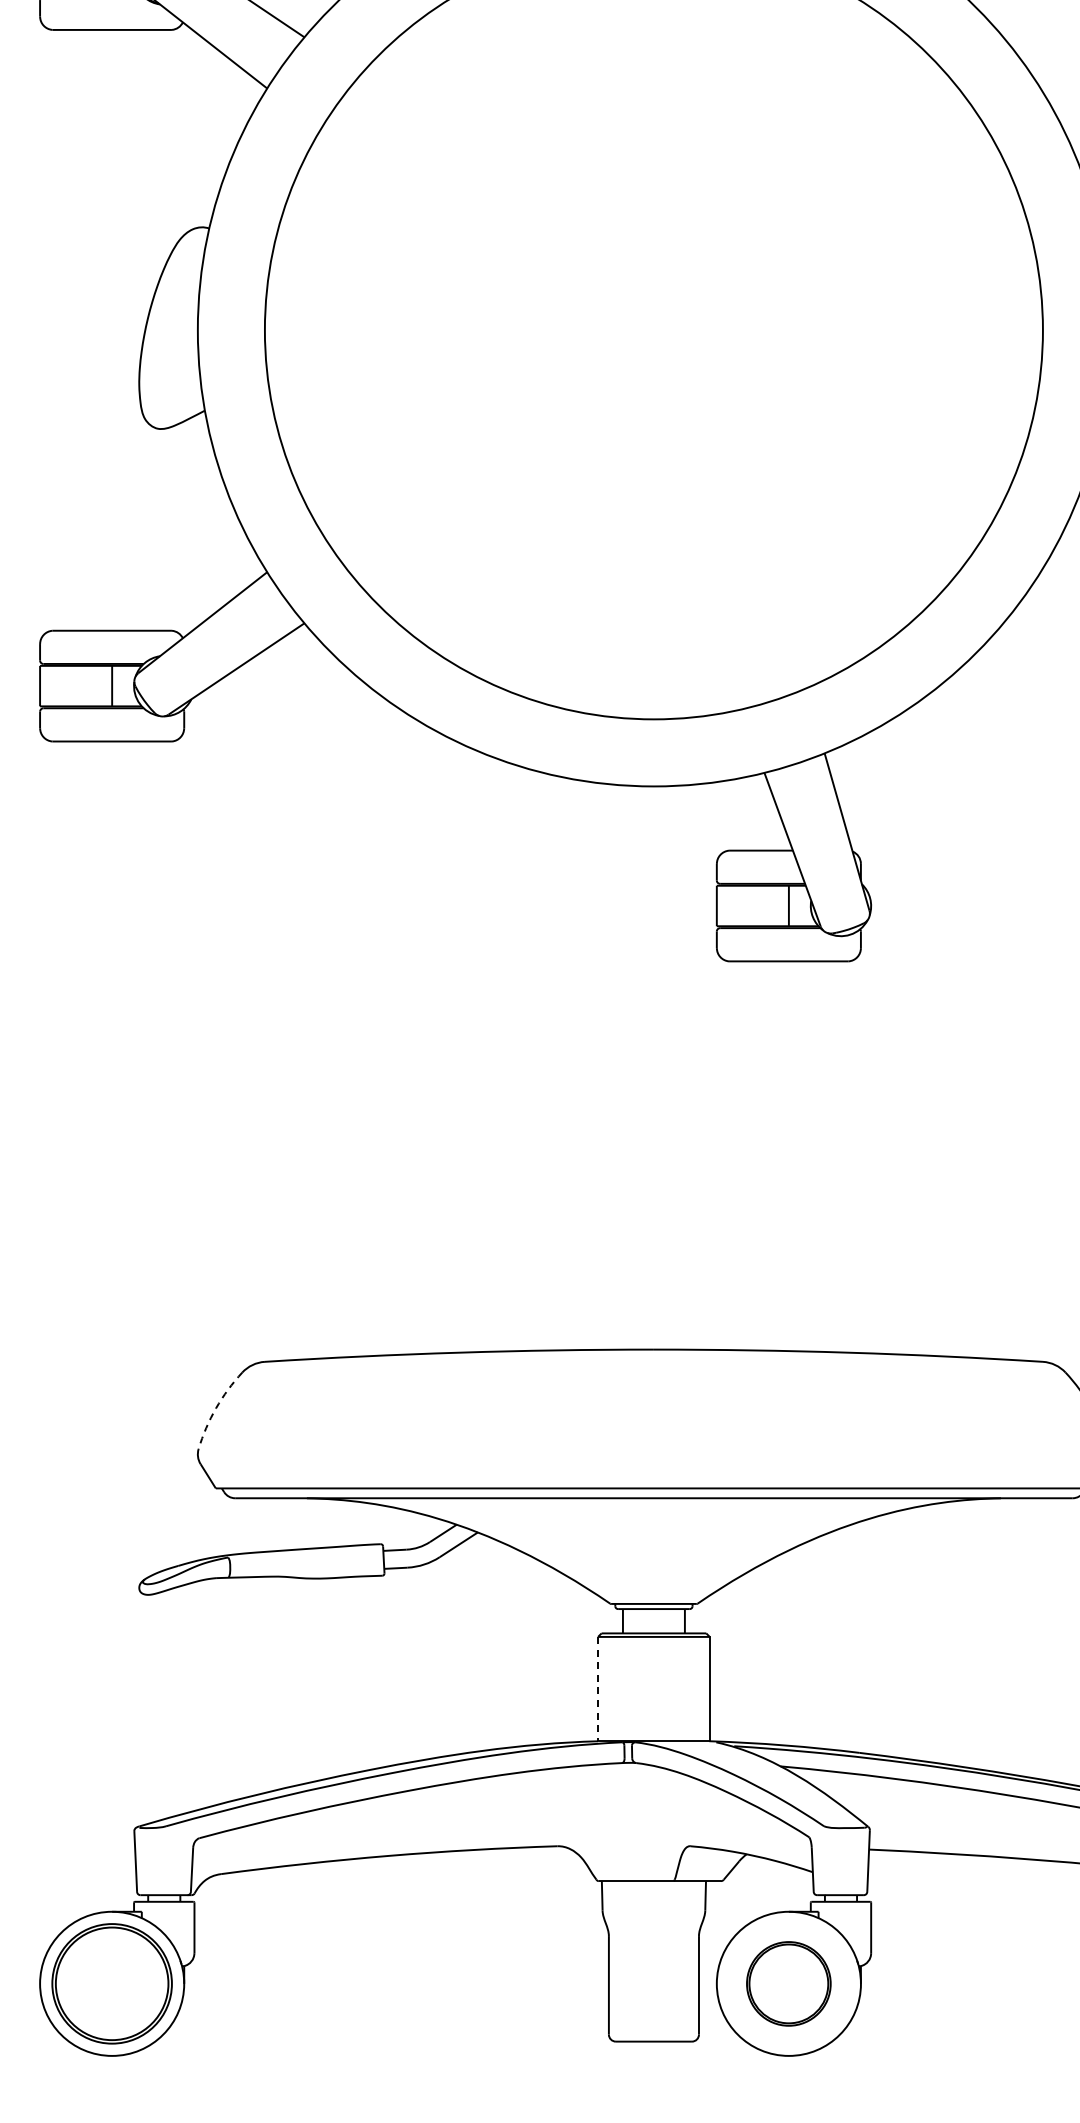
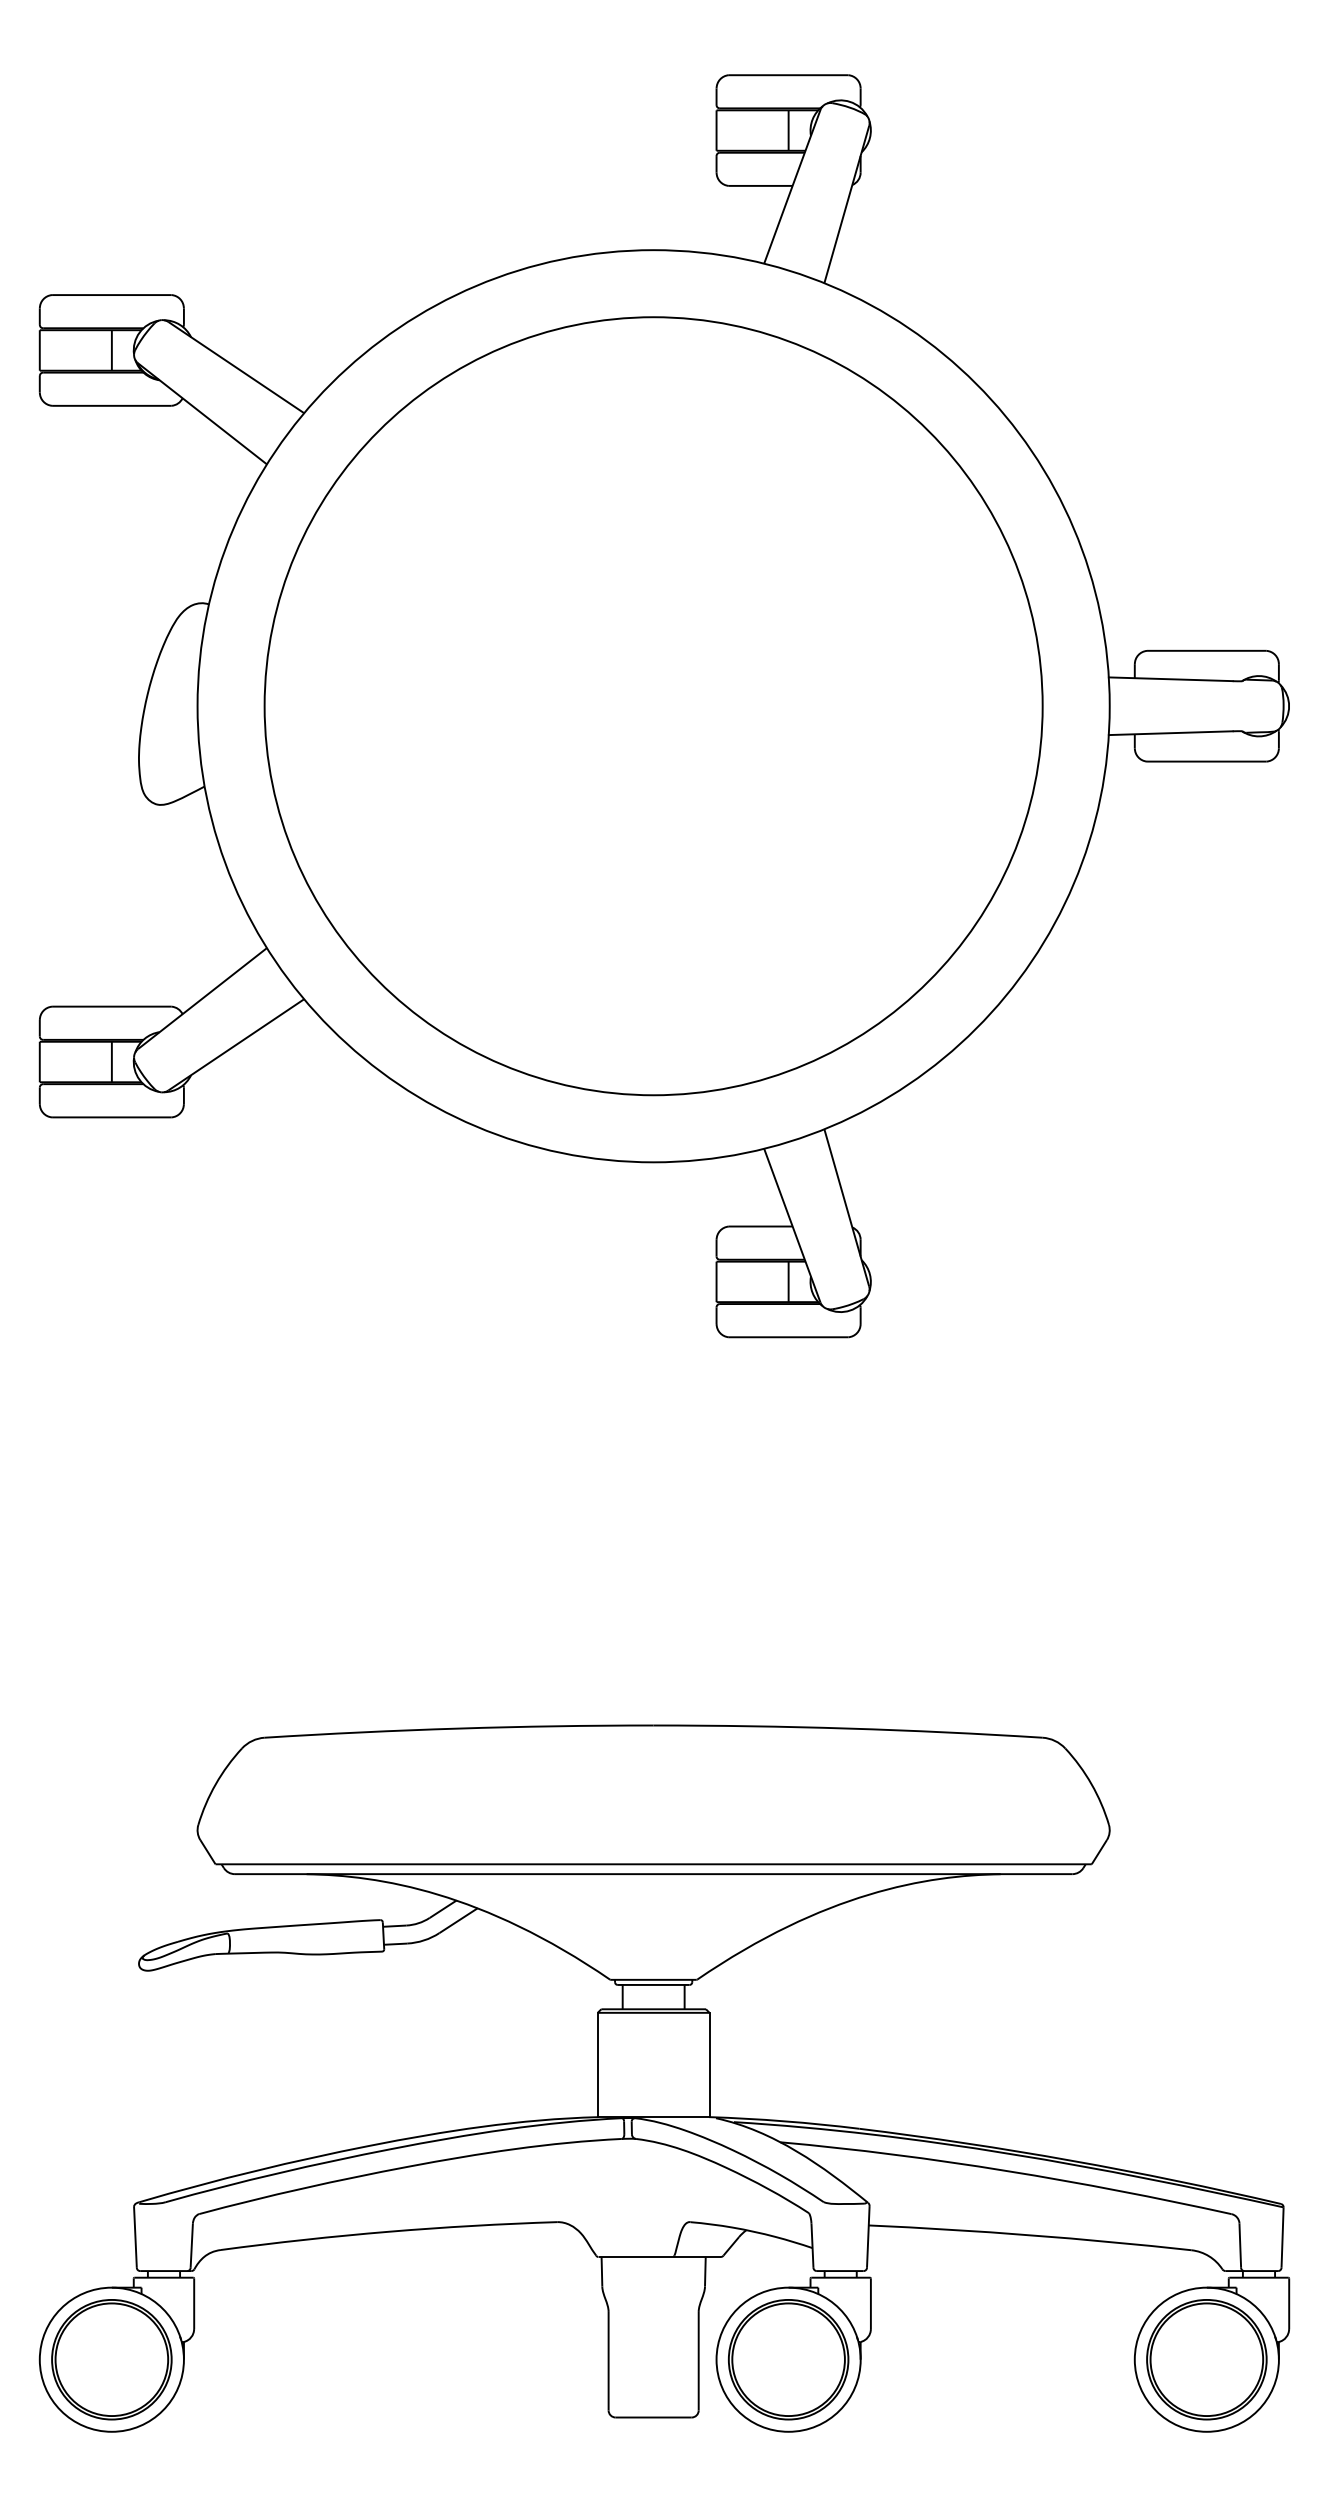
arc: (215, 1408) -> (215, 1784), dashed -> solid
line: (597, 1689) -> (597, 2065), dashed -> solid
part: (788, 1983) -> (788, 2359), size x1.43

